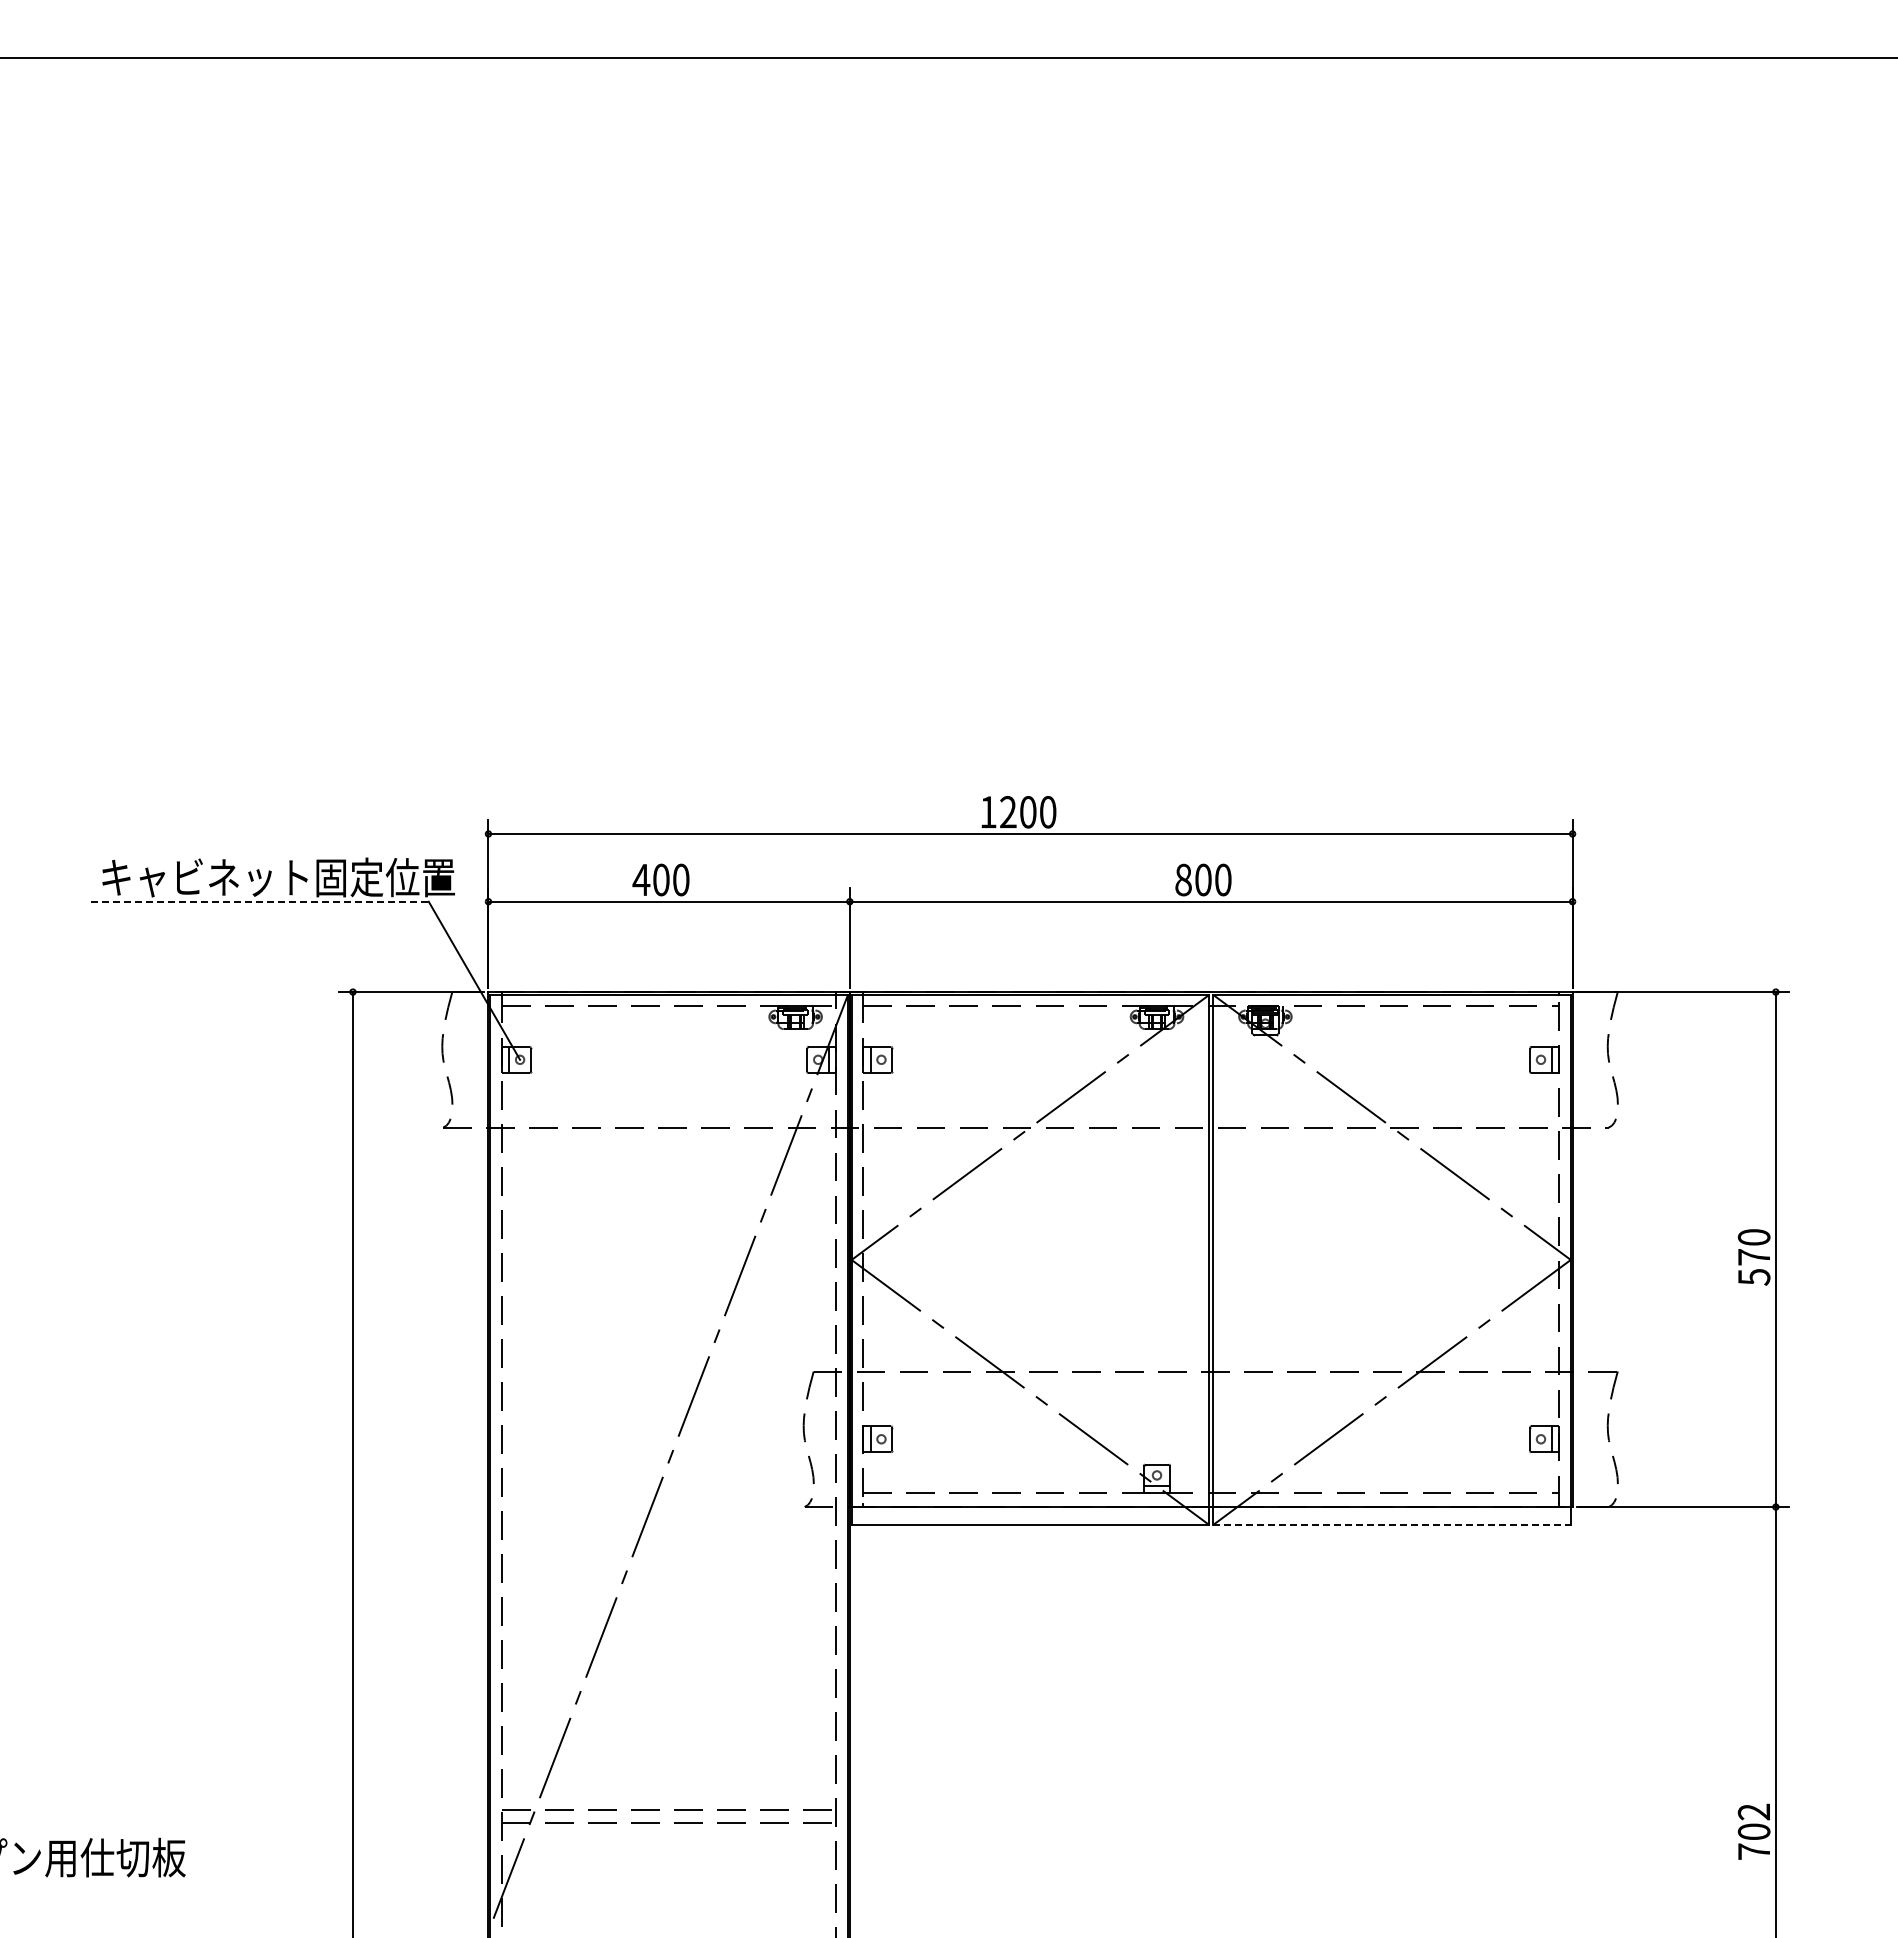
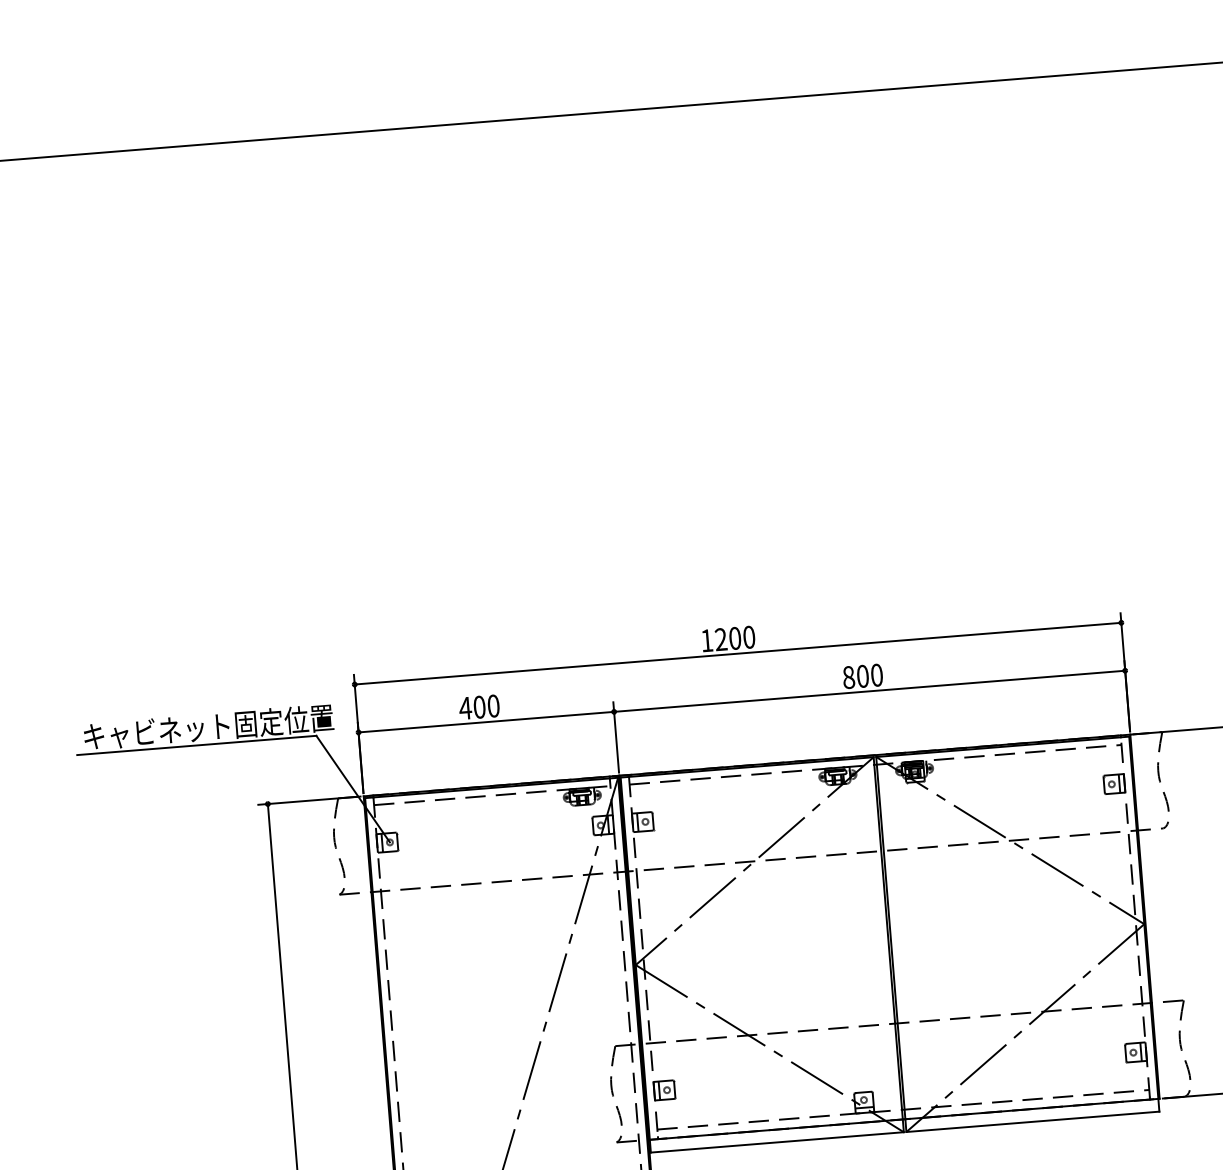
line: (260, 901) -> (197, 745), dashed -> solid
line: (1391, 1525) -> (1032, 1122), dashed -> solid

